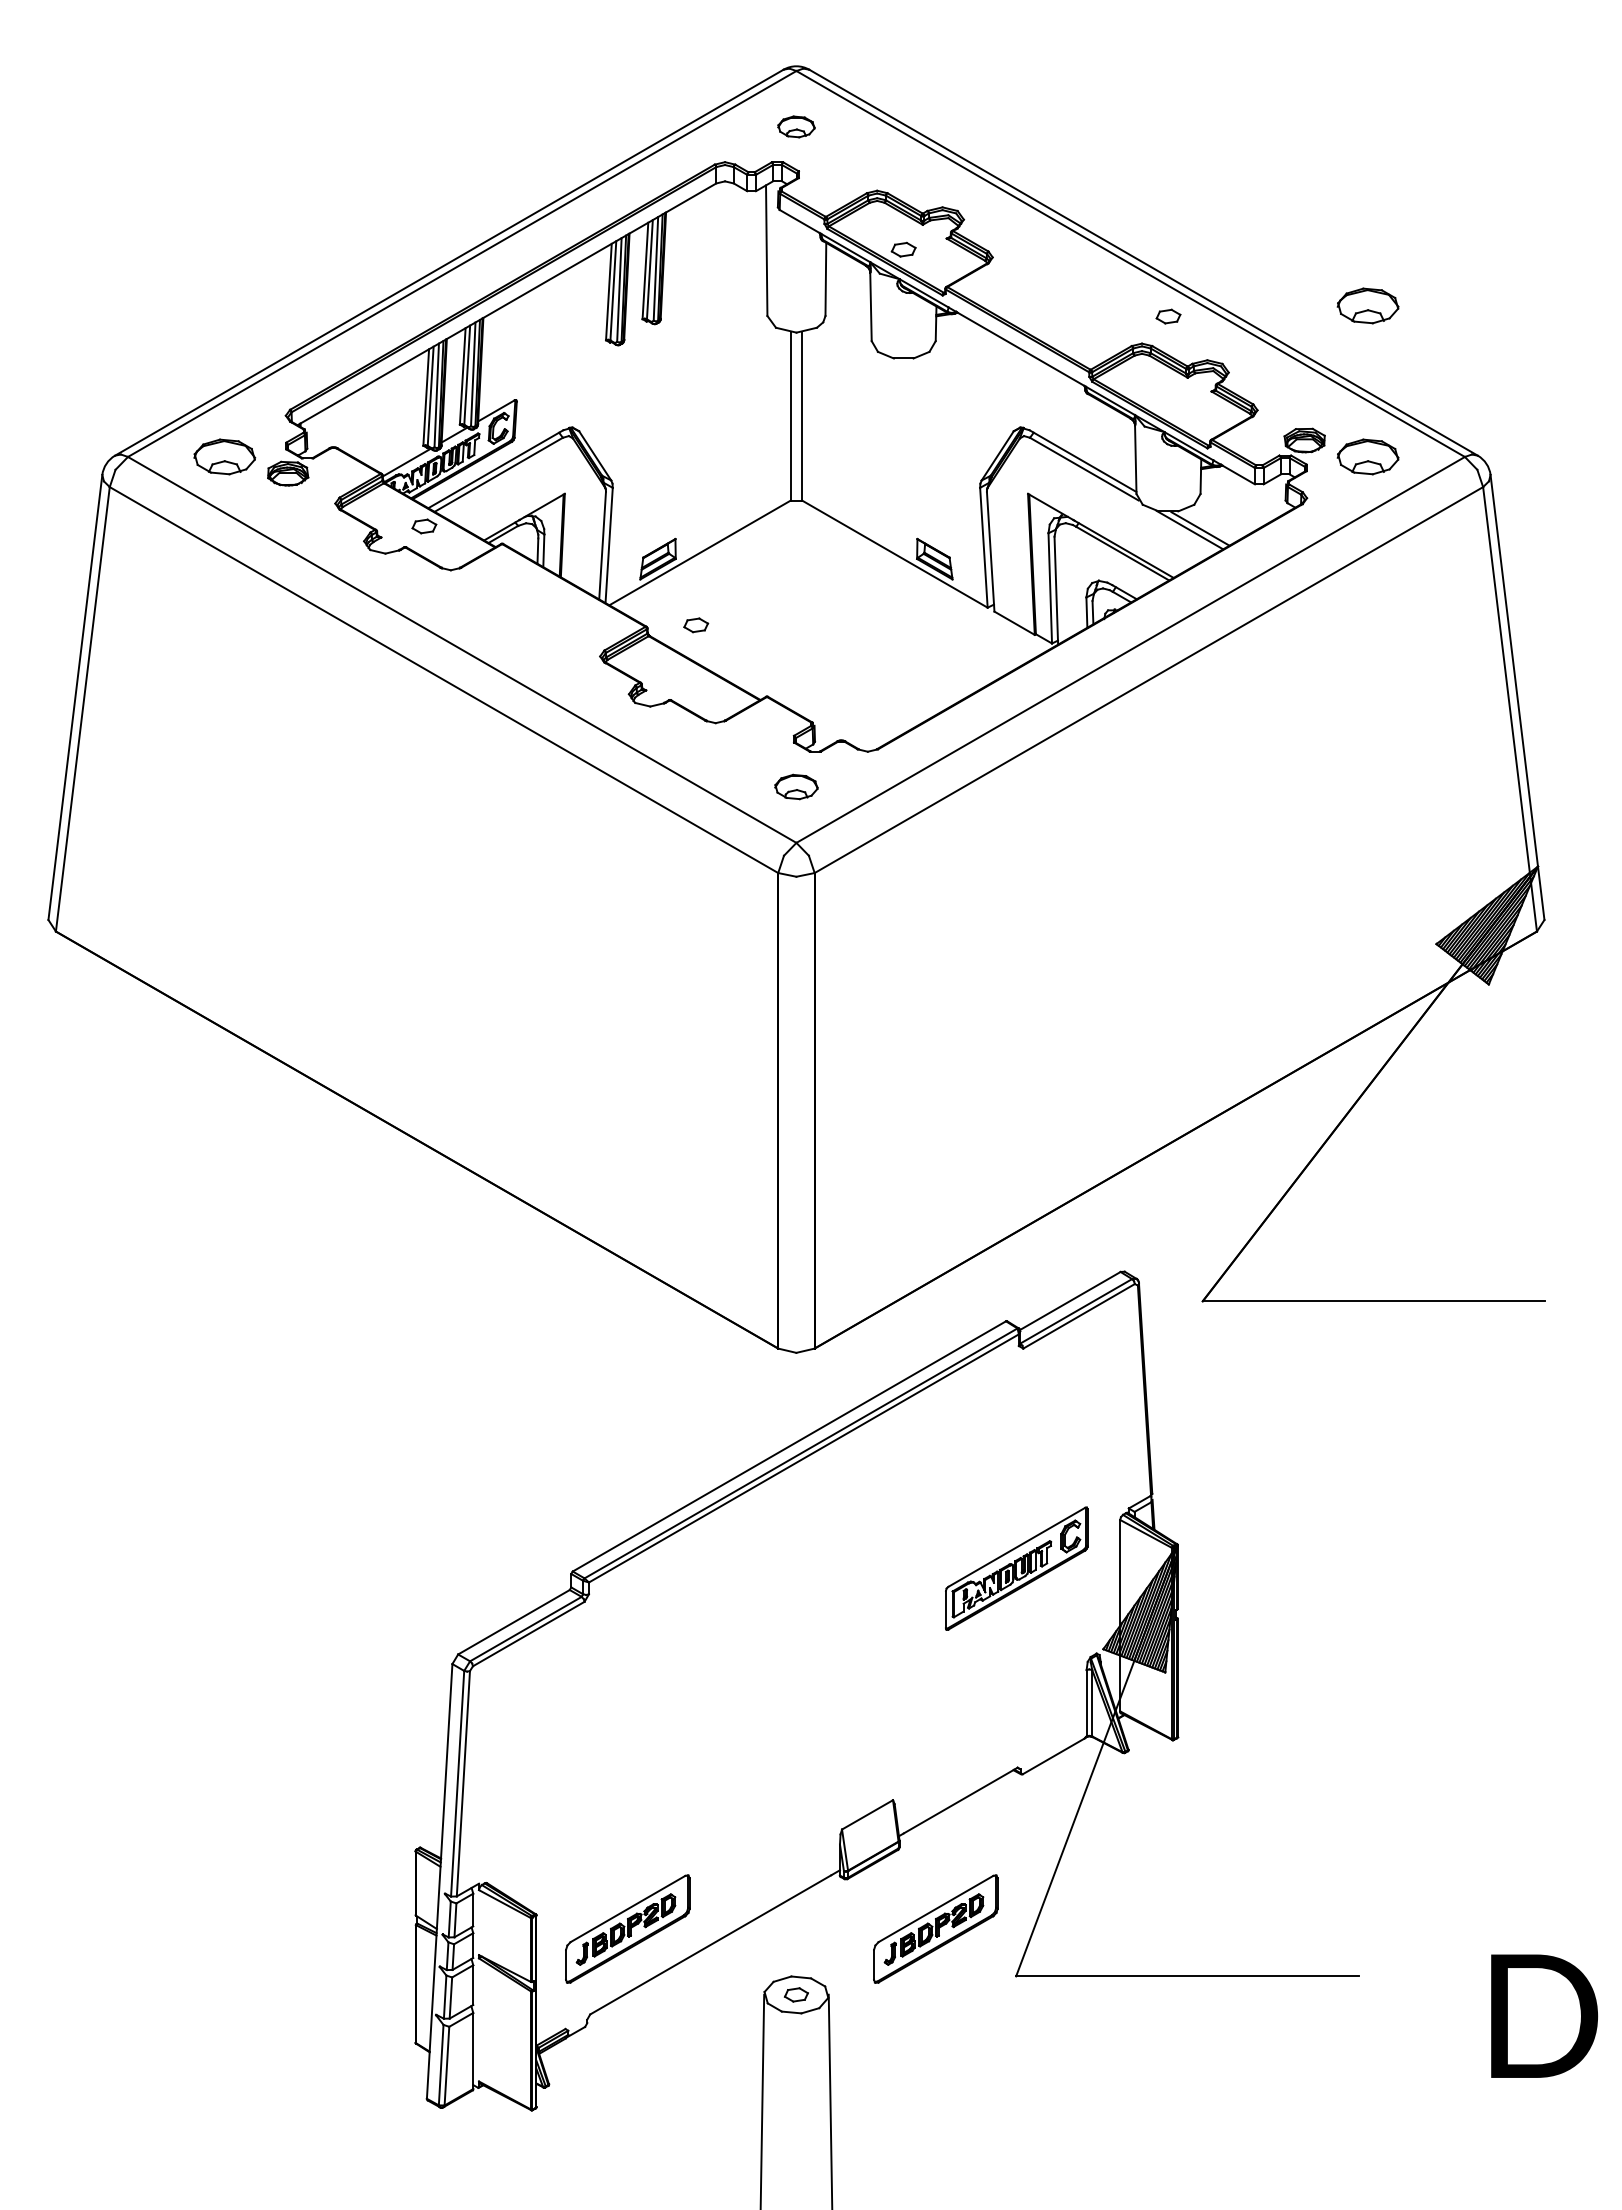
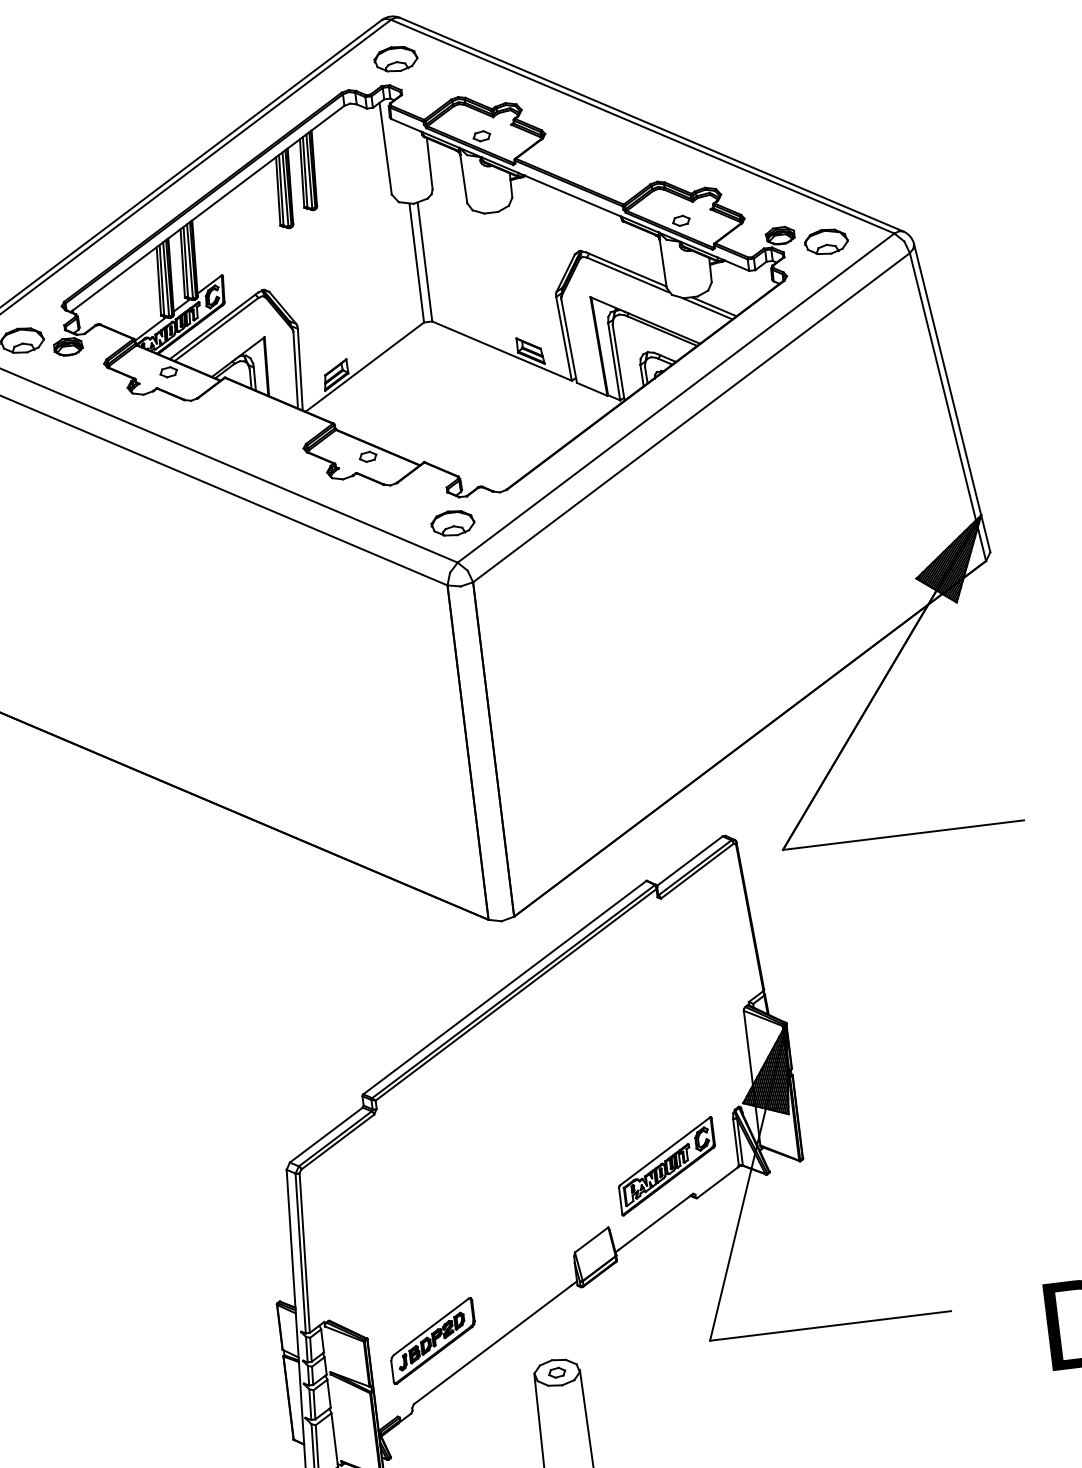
part: (796, 126) -> (395, 58), size x1.67
part: (1367, 305) -> (812, 135), removed
part: (1168, 316) -> (681, 220), moved
part: (696, 625) -> (368, 456), moved
part: (796, 786) -> (452, 522), size x1.43
part: (1016, 1568) -> (666, 1166), moved
part: (935, 1928) -> (649, 1314), removed

